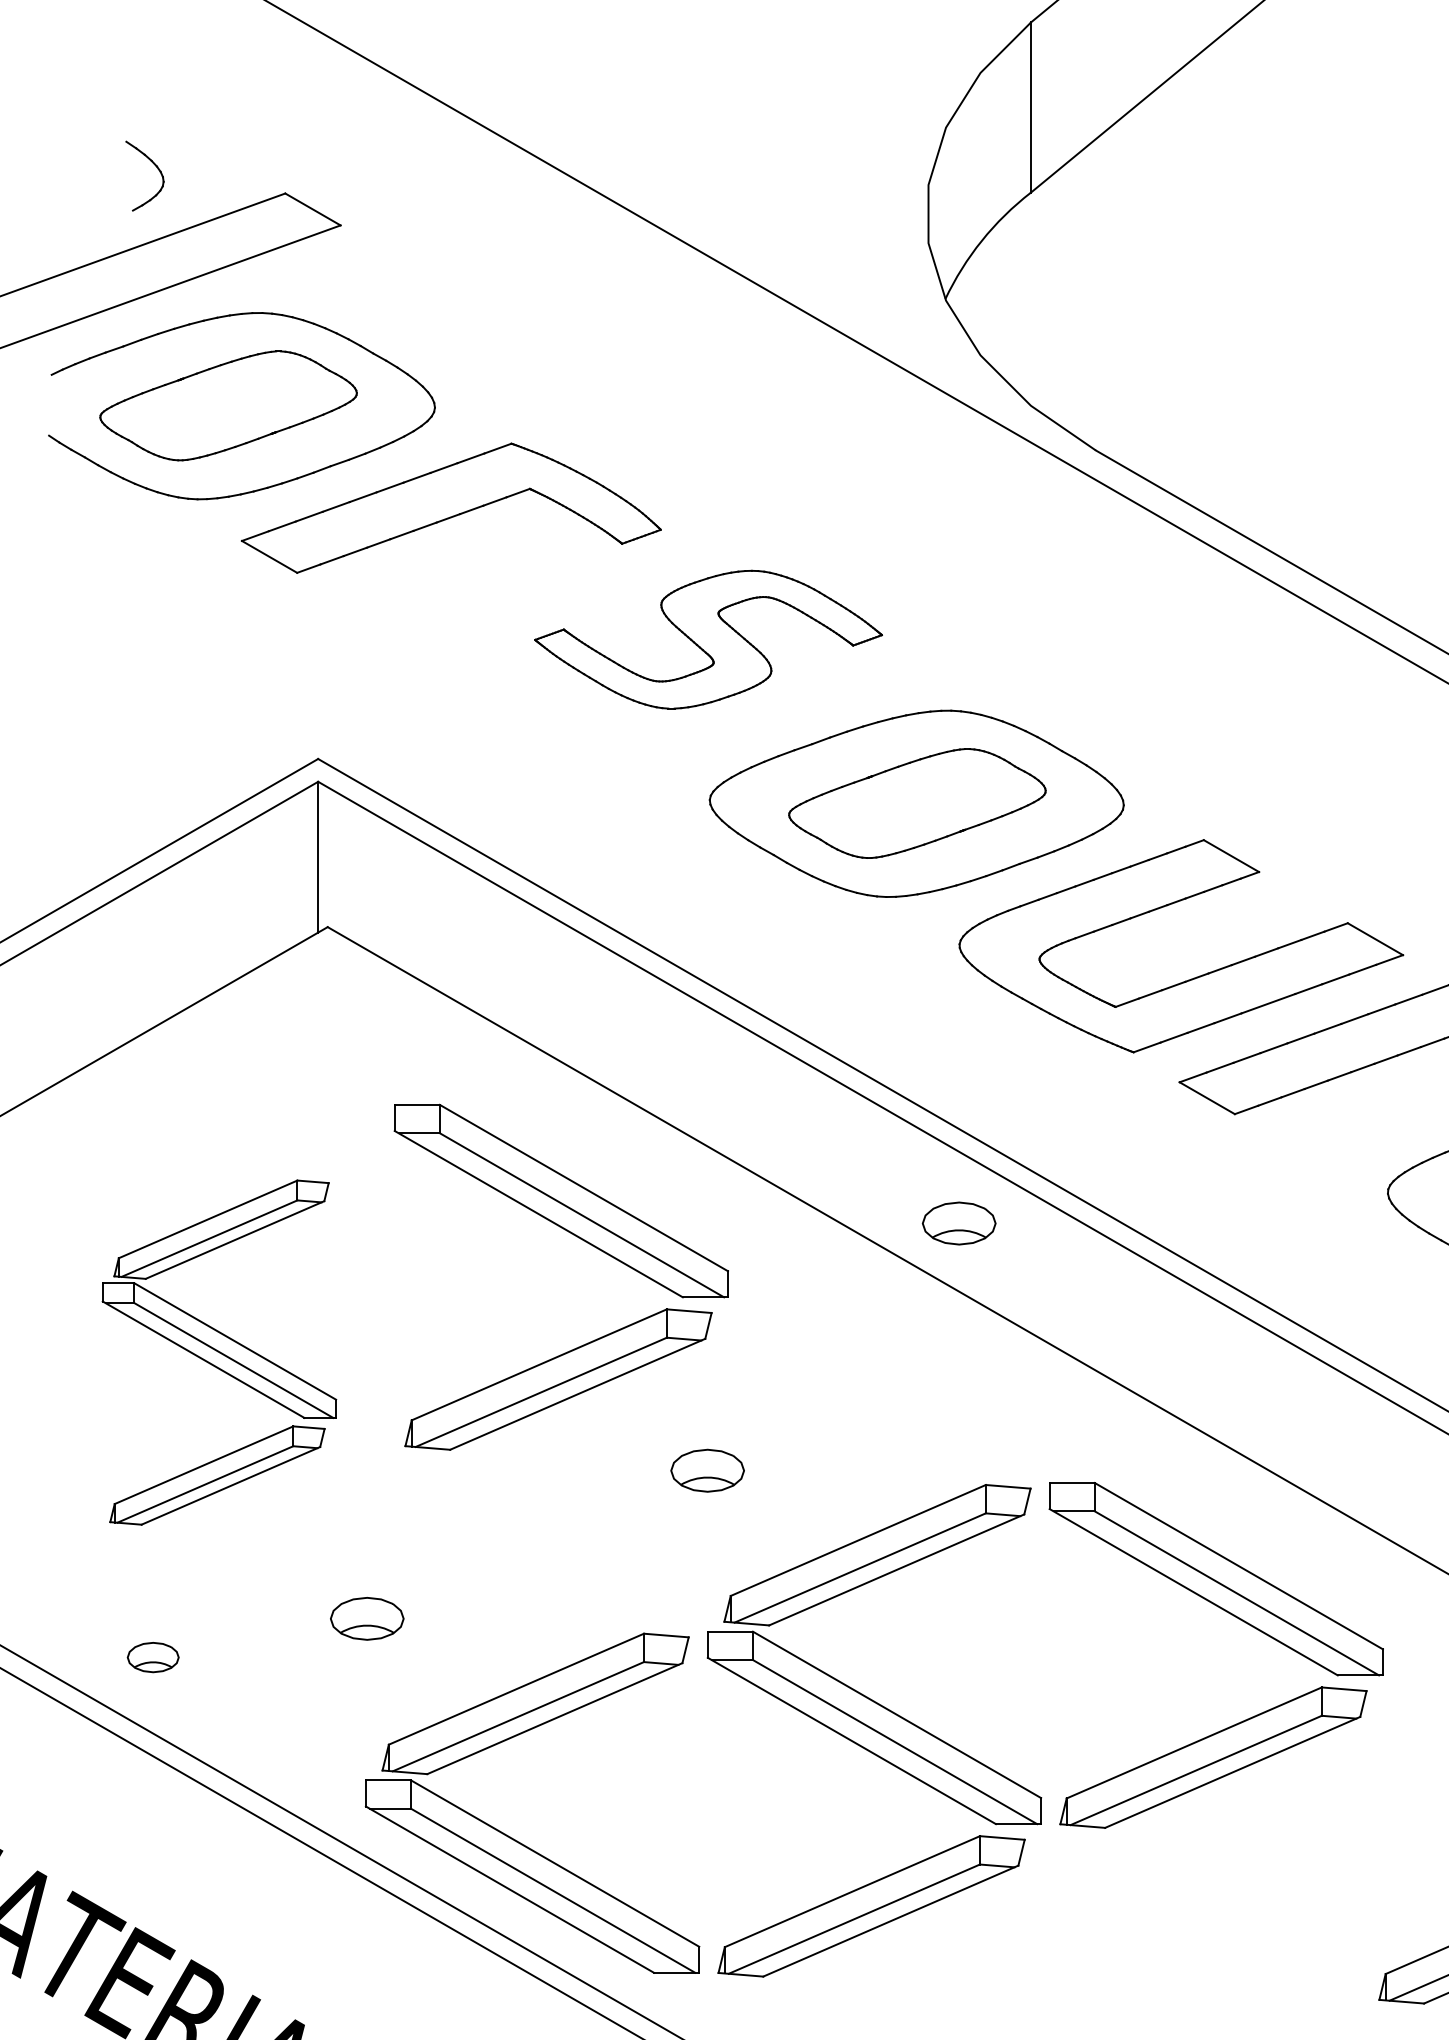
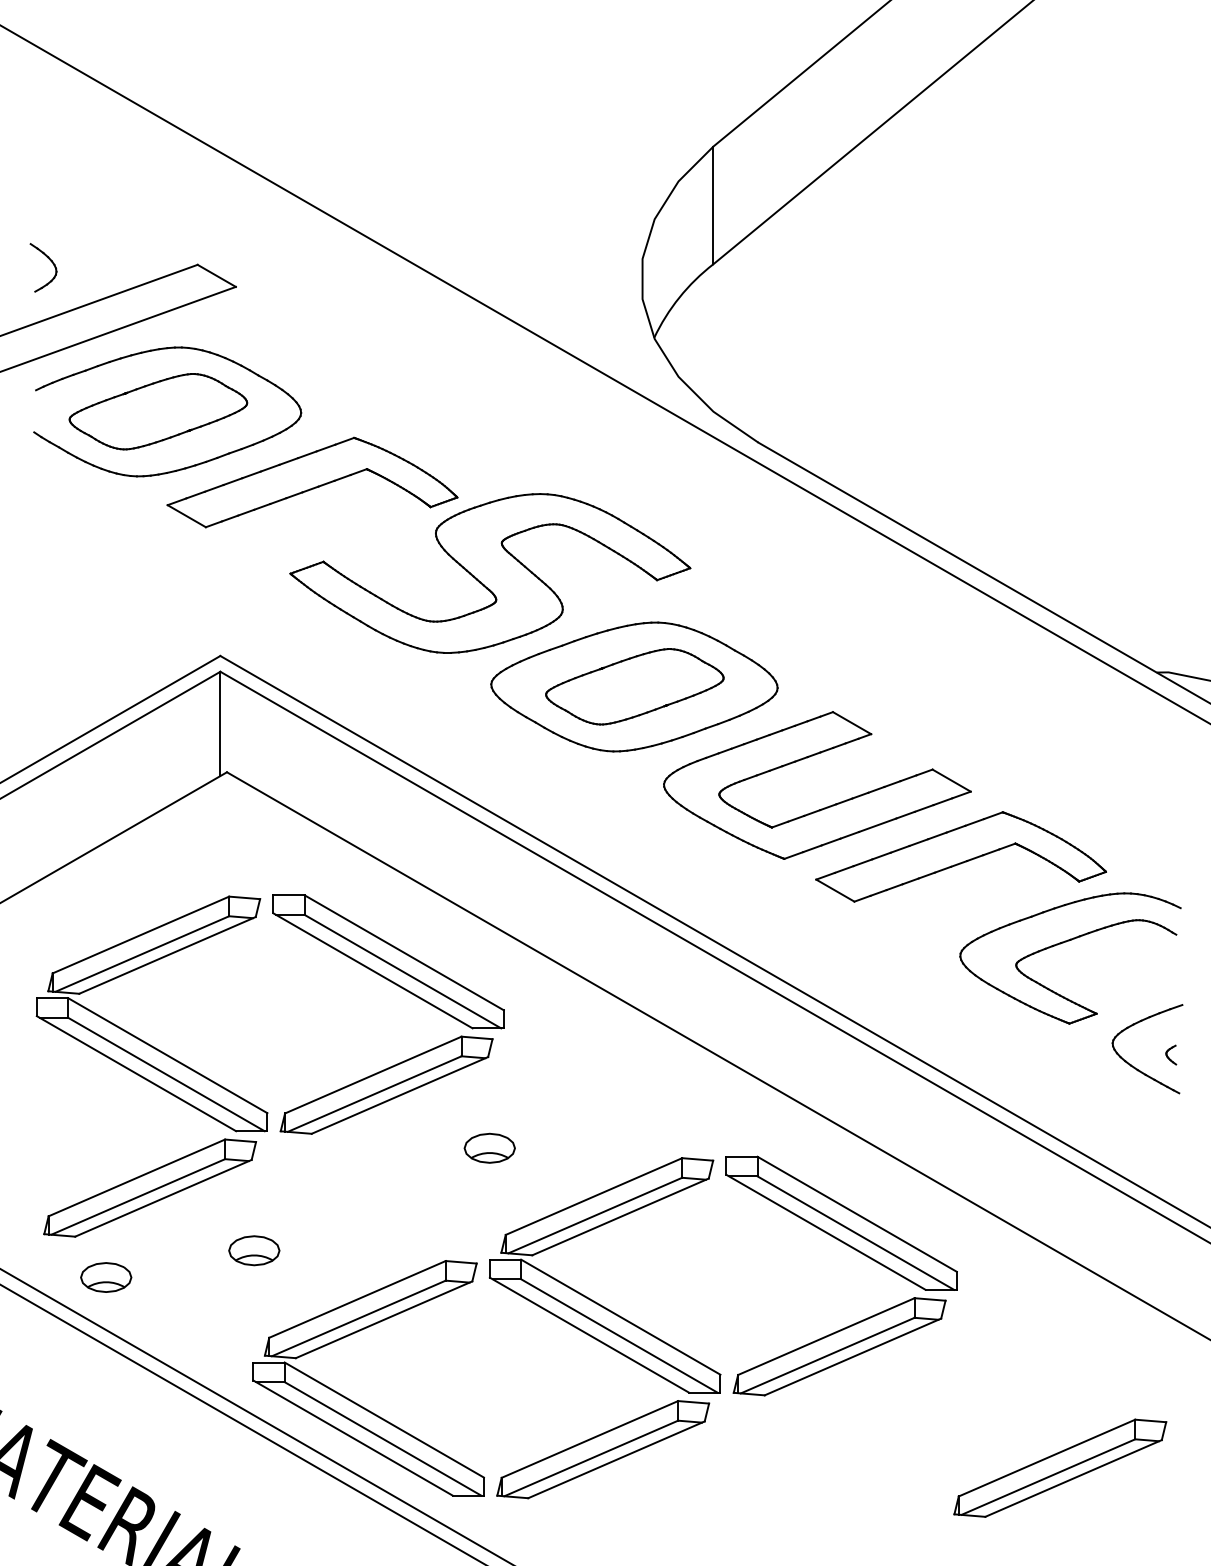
part: (153, 165) -> (49, 260), moved
part: (708, 639) -> (490, 573), size x1.67
part: (958, 1222) -> (663, 976), removed
part: (218, 1352) -> (151, 1066), size x1.43
part: (153, 1657) -> (106, 1277), size x1.43

